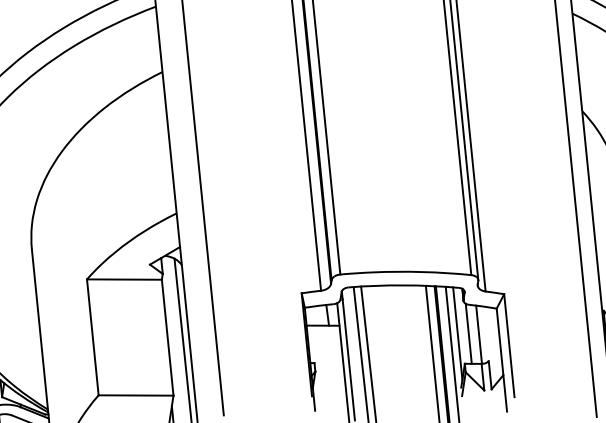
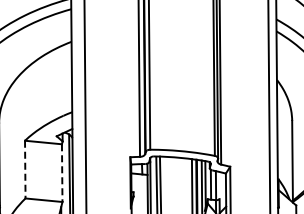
line: (93, 337) -> (25, 169), solid -> dashed
line: (168, 338) -> (62, 173), solid -> dashed

